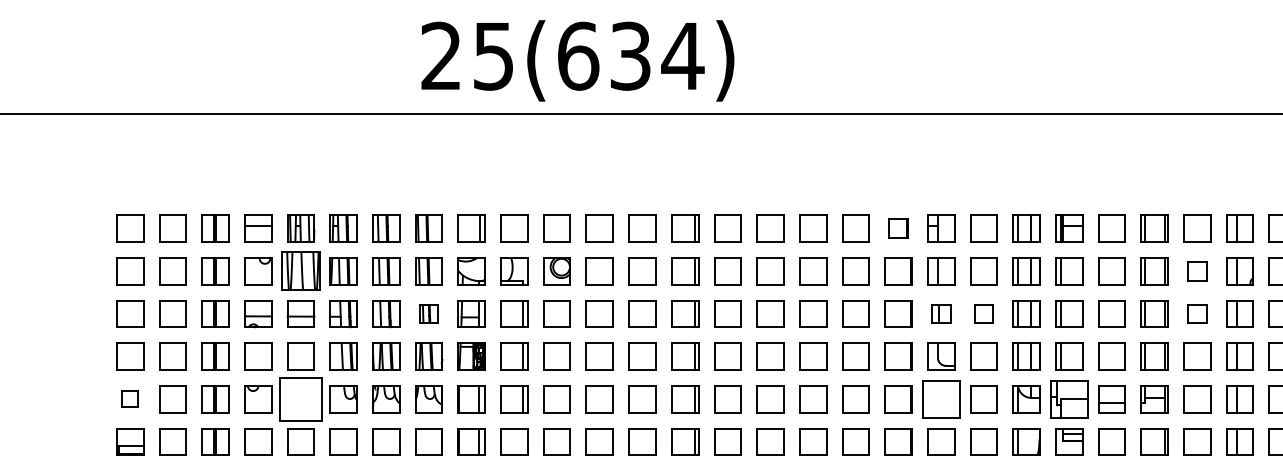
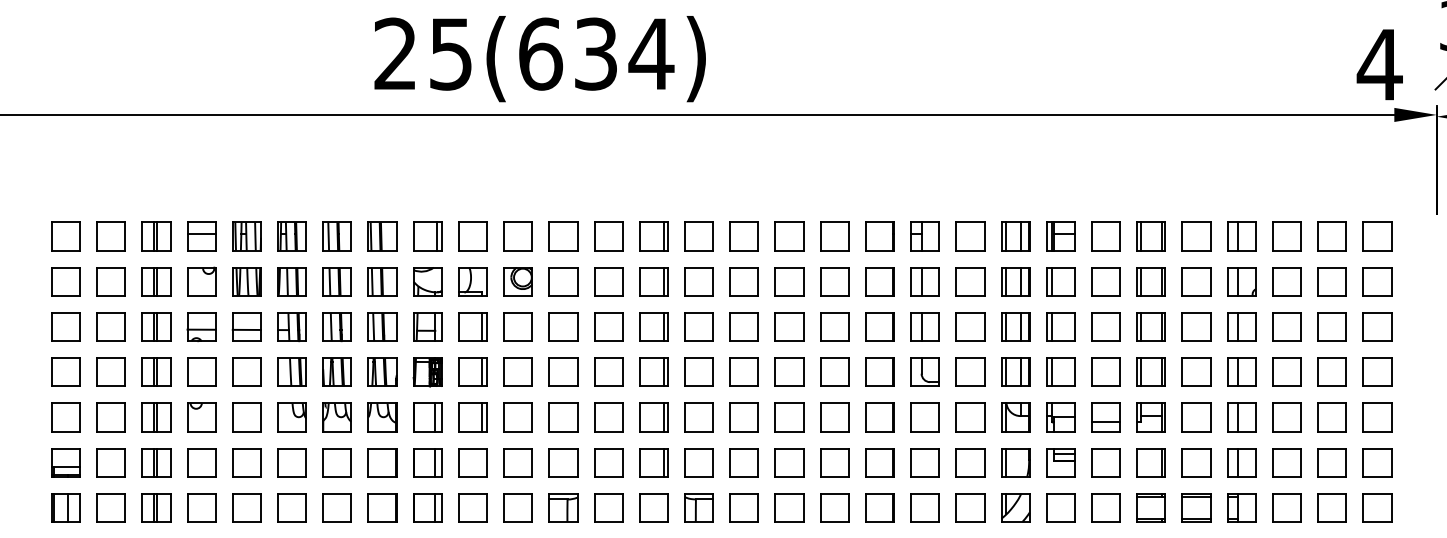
part: (898, 228) -> (879, 236), size x1.43
part: (300, 270) -> (246, 281), size x0.71
part: (1197, 270) -> (1196, 281), size x1.43
part: (429, 313) -> (382, 326), size x1.43
part: (940, 313) -> (924, 326), size x1.43
part: (984, 313) -> (970, 326), size x1.43
part: (1197, 313) -> (1196, 326), size x1.43
part: (129, 399) -> (65, 417), size x1.67
part: (300, 399) -> (246, 417), size x0.62
part: (940, 399) -> (924, 417), size x0.71
part: (1069, 399) -> (1060, 417), size x0.71

